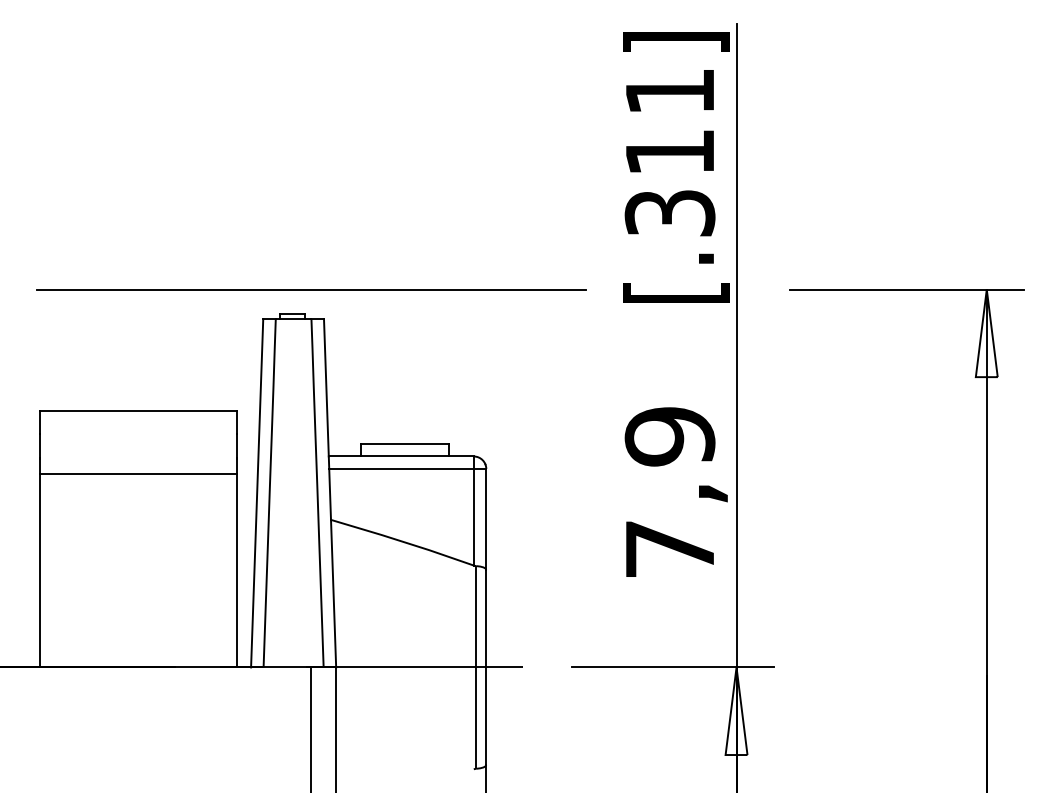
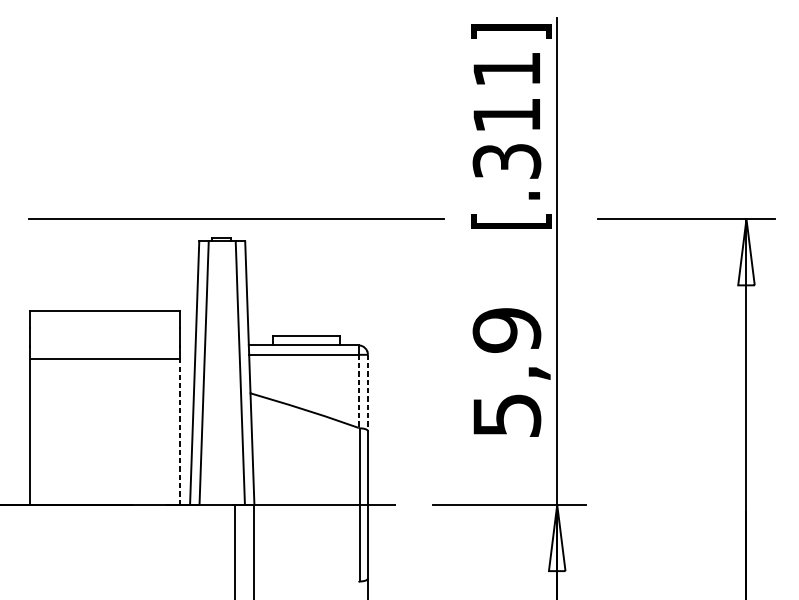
line: (473, 517) -> (358, 391), solid -> dashed
line: (486, 519) -> (368, 393), solid -> dashed
text: (670, 549) -> (507, 415), 7,9 -> 5,9
line: (237, 570) -> (179, 431), solid -> dashed

